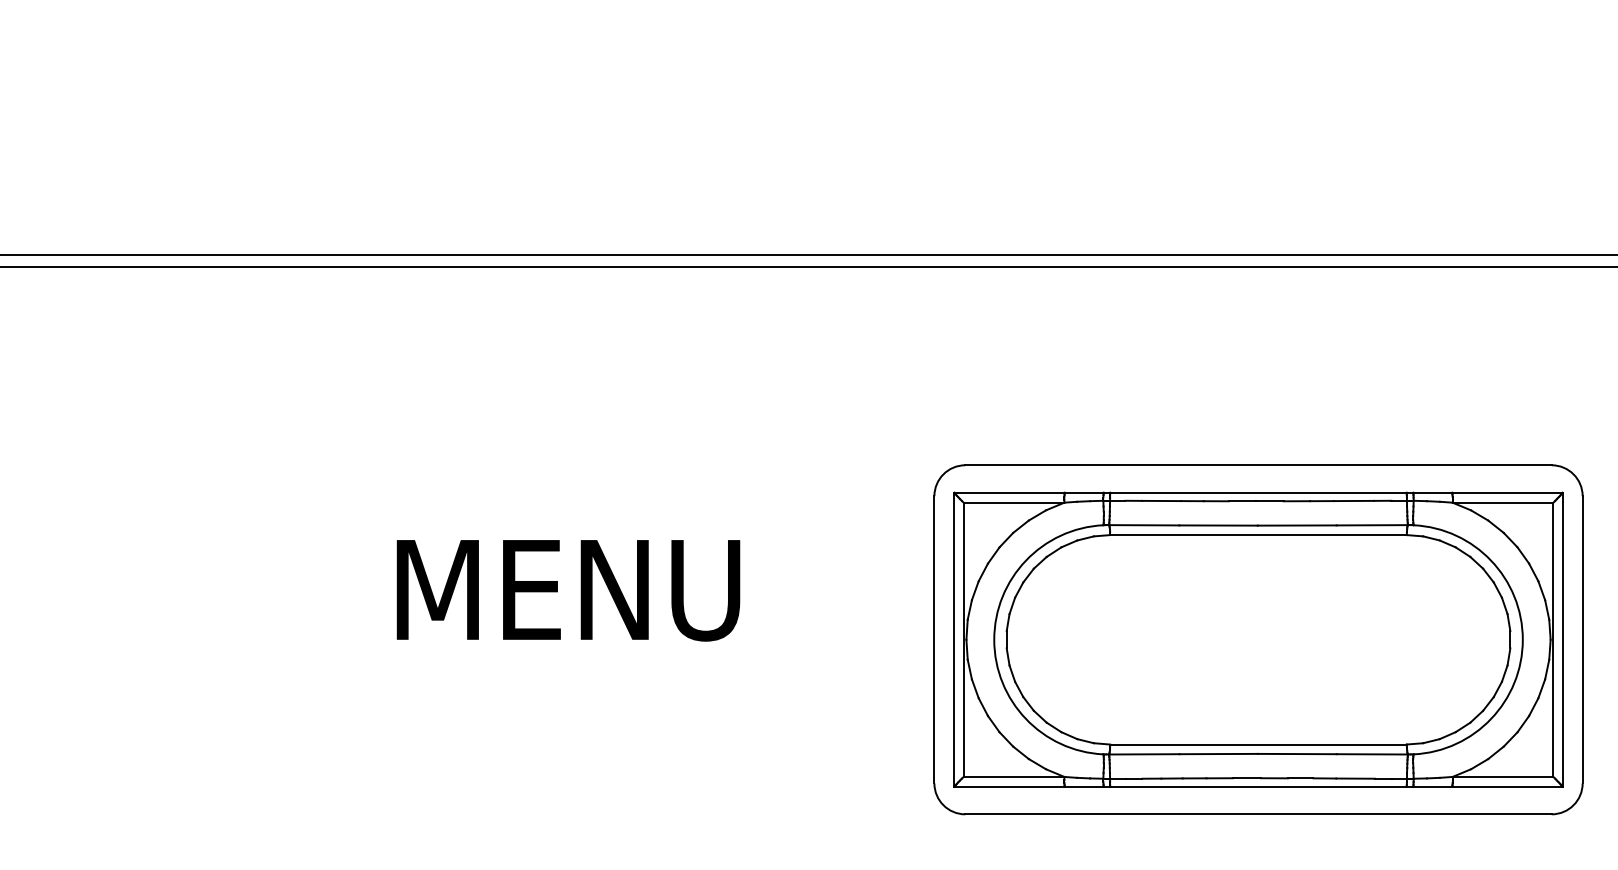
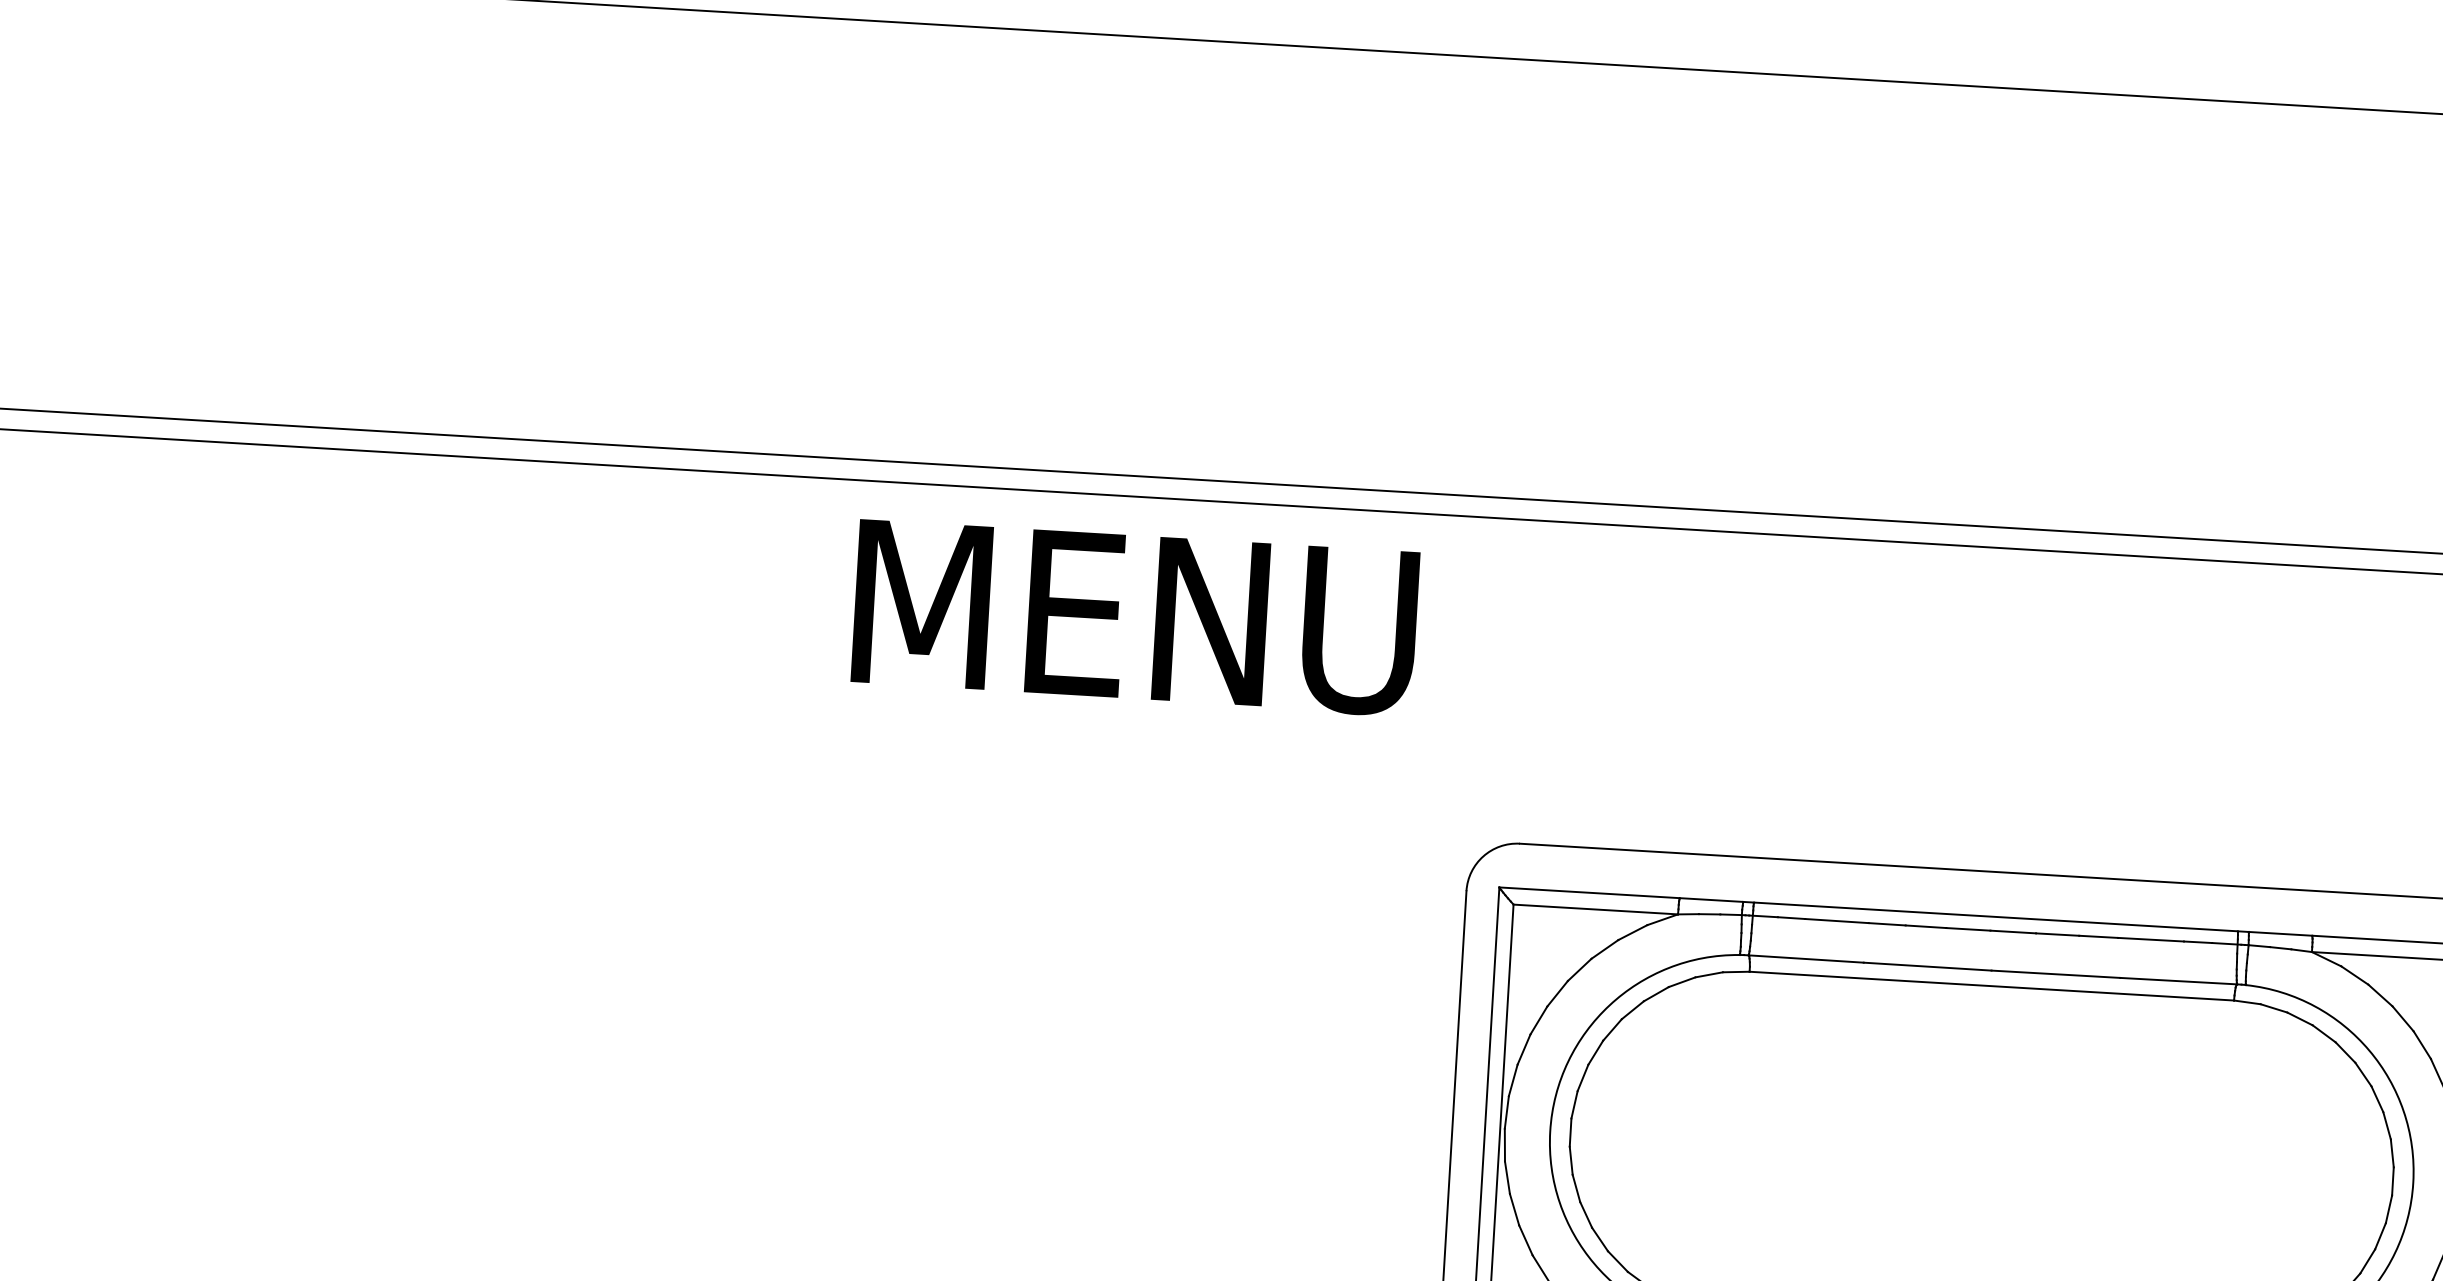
text: (568, 590) -> (1135, 618), moved

